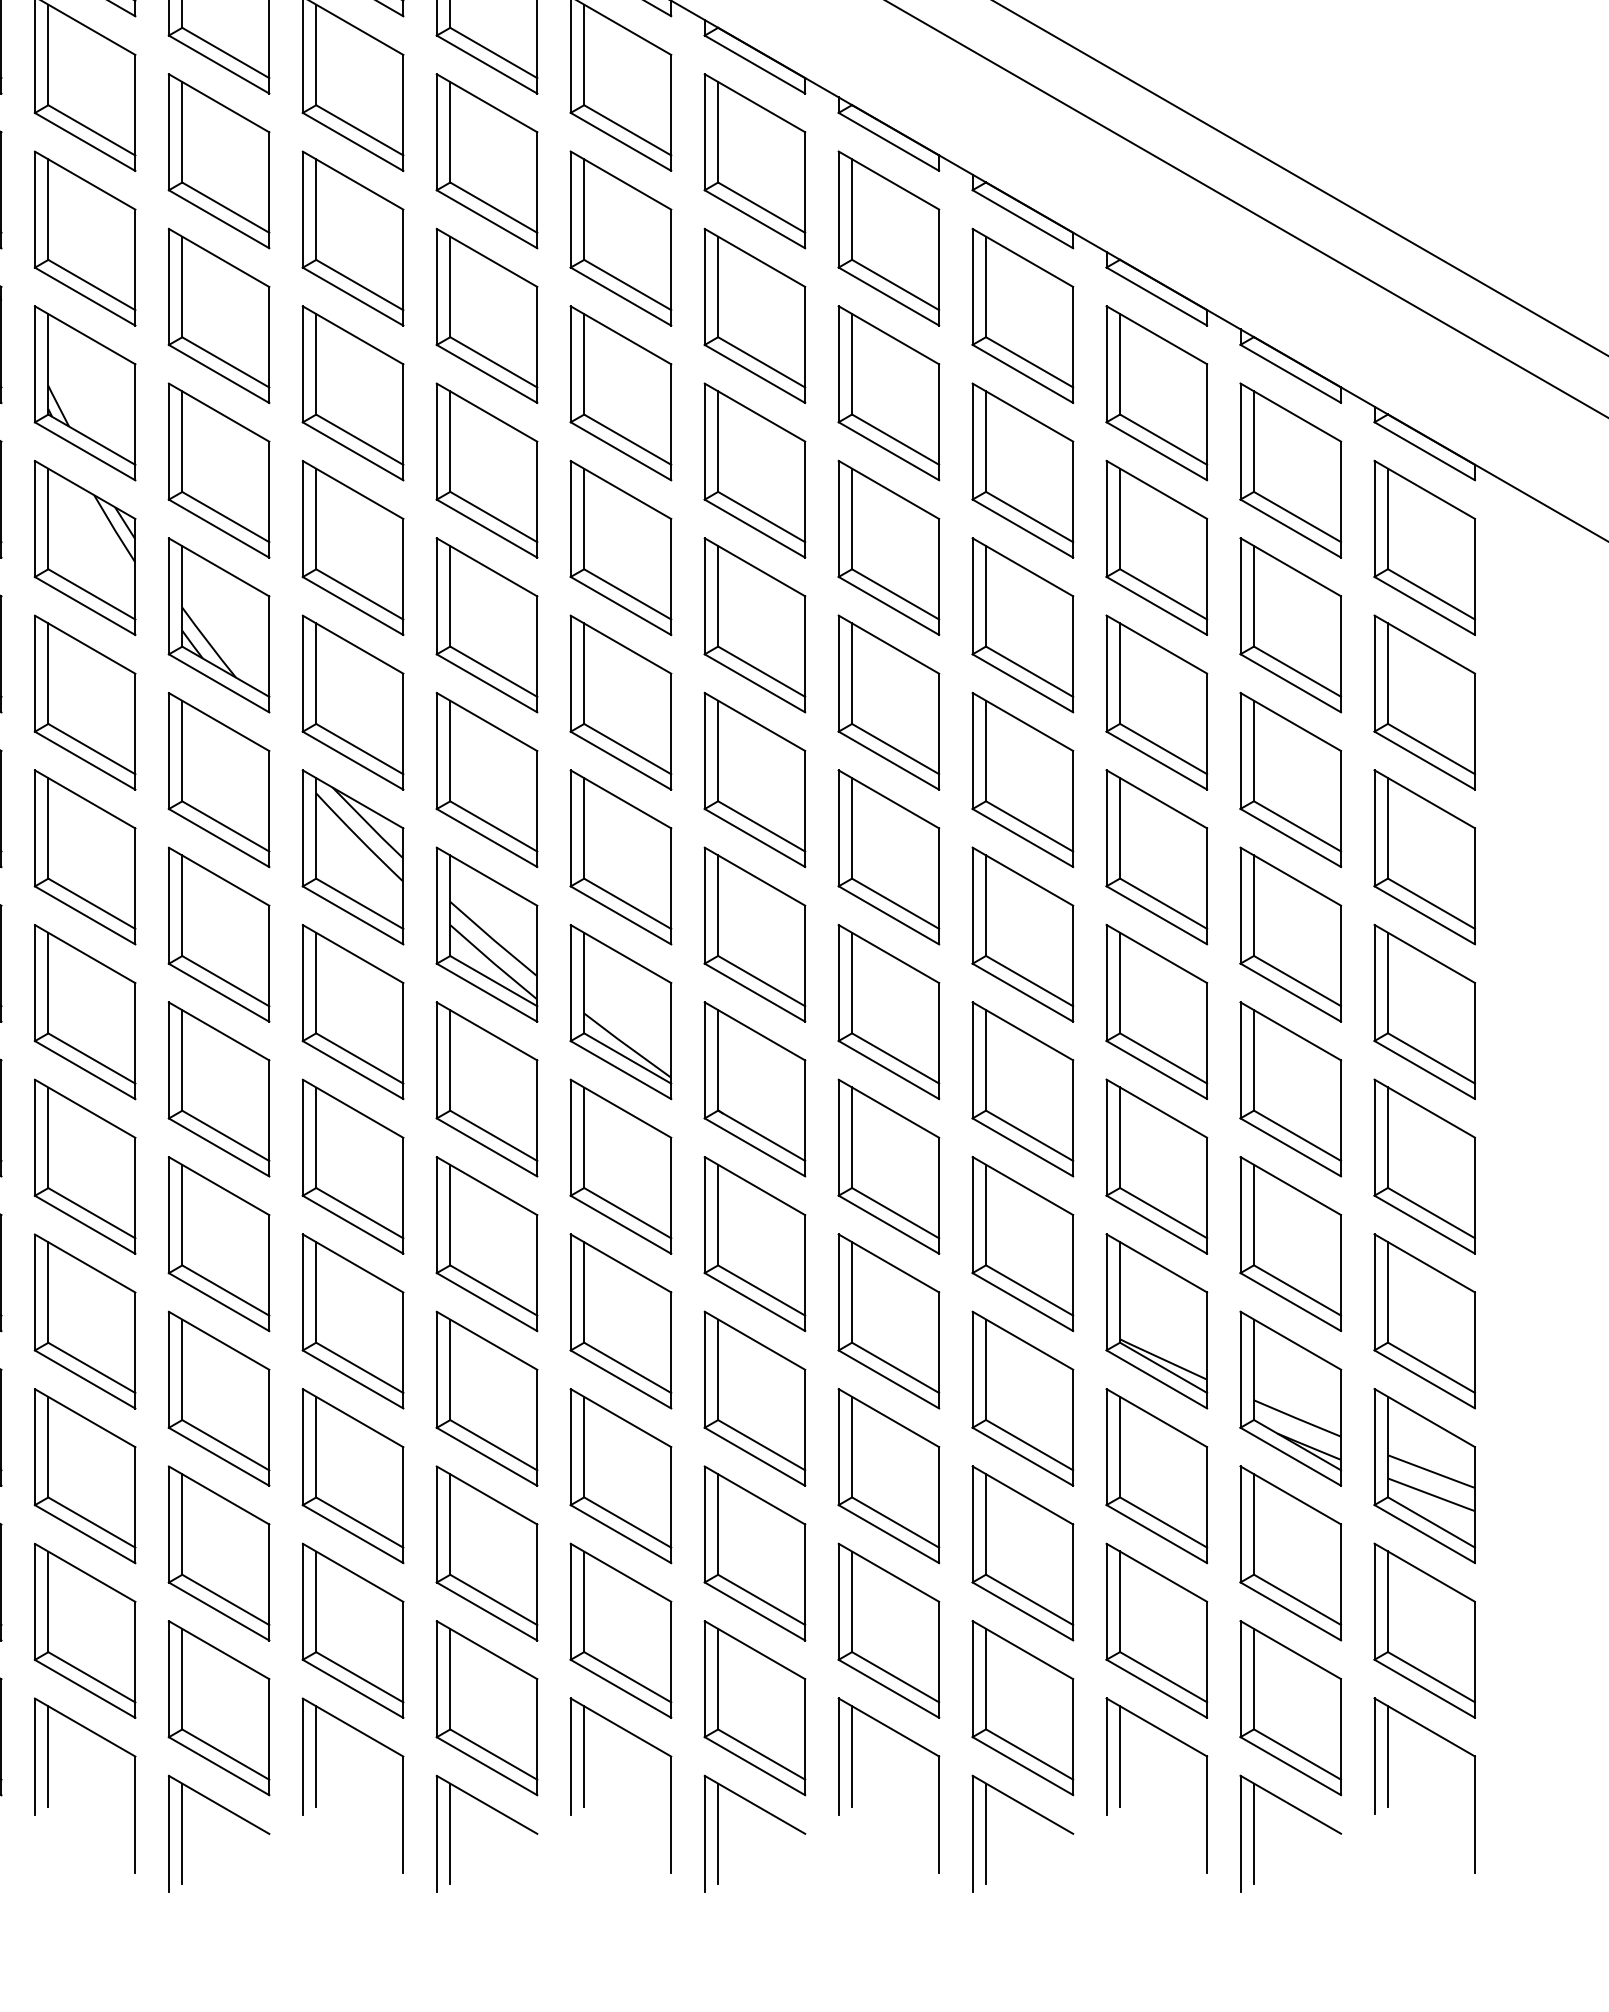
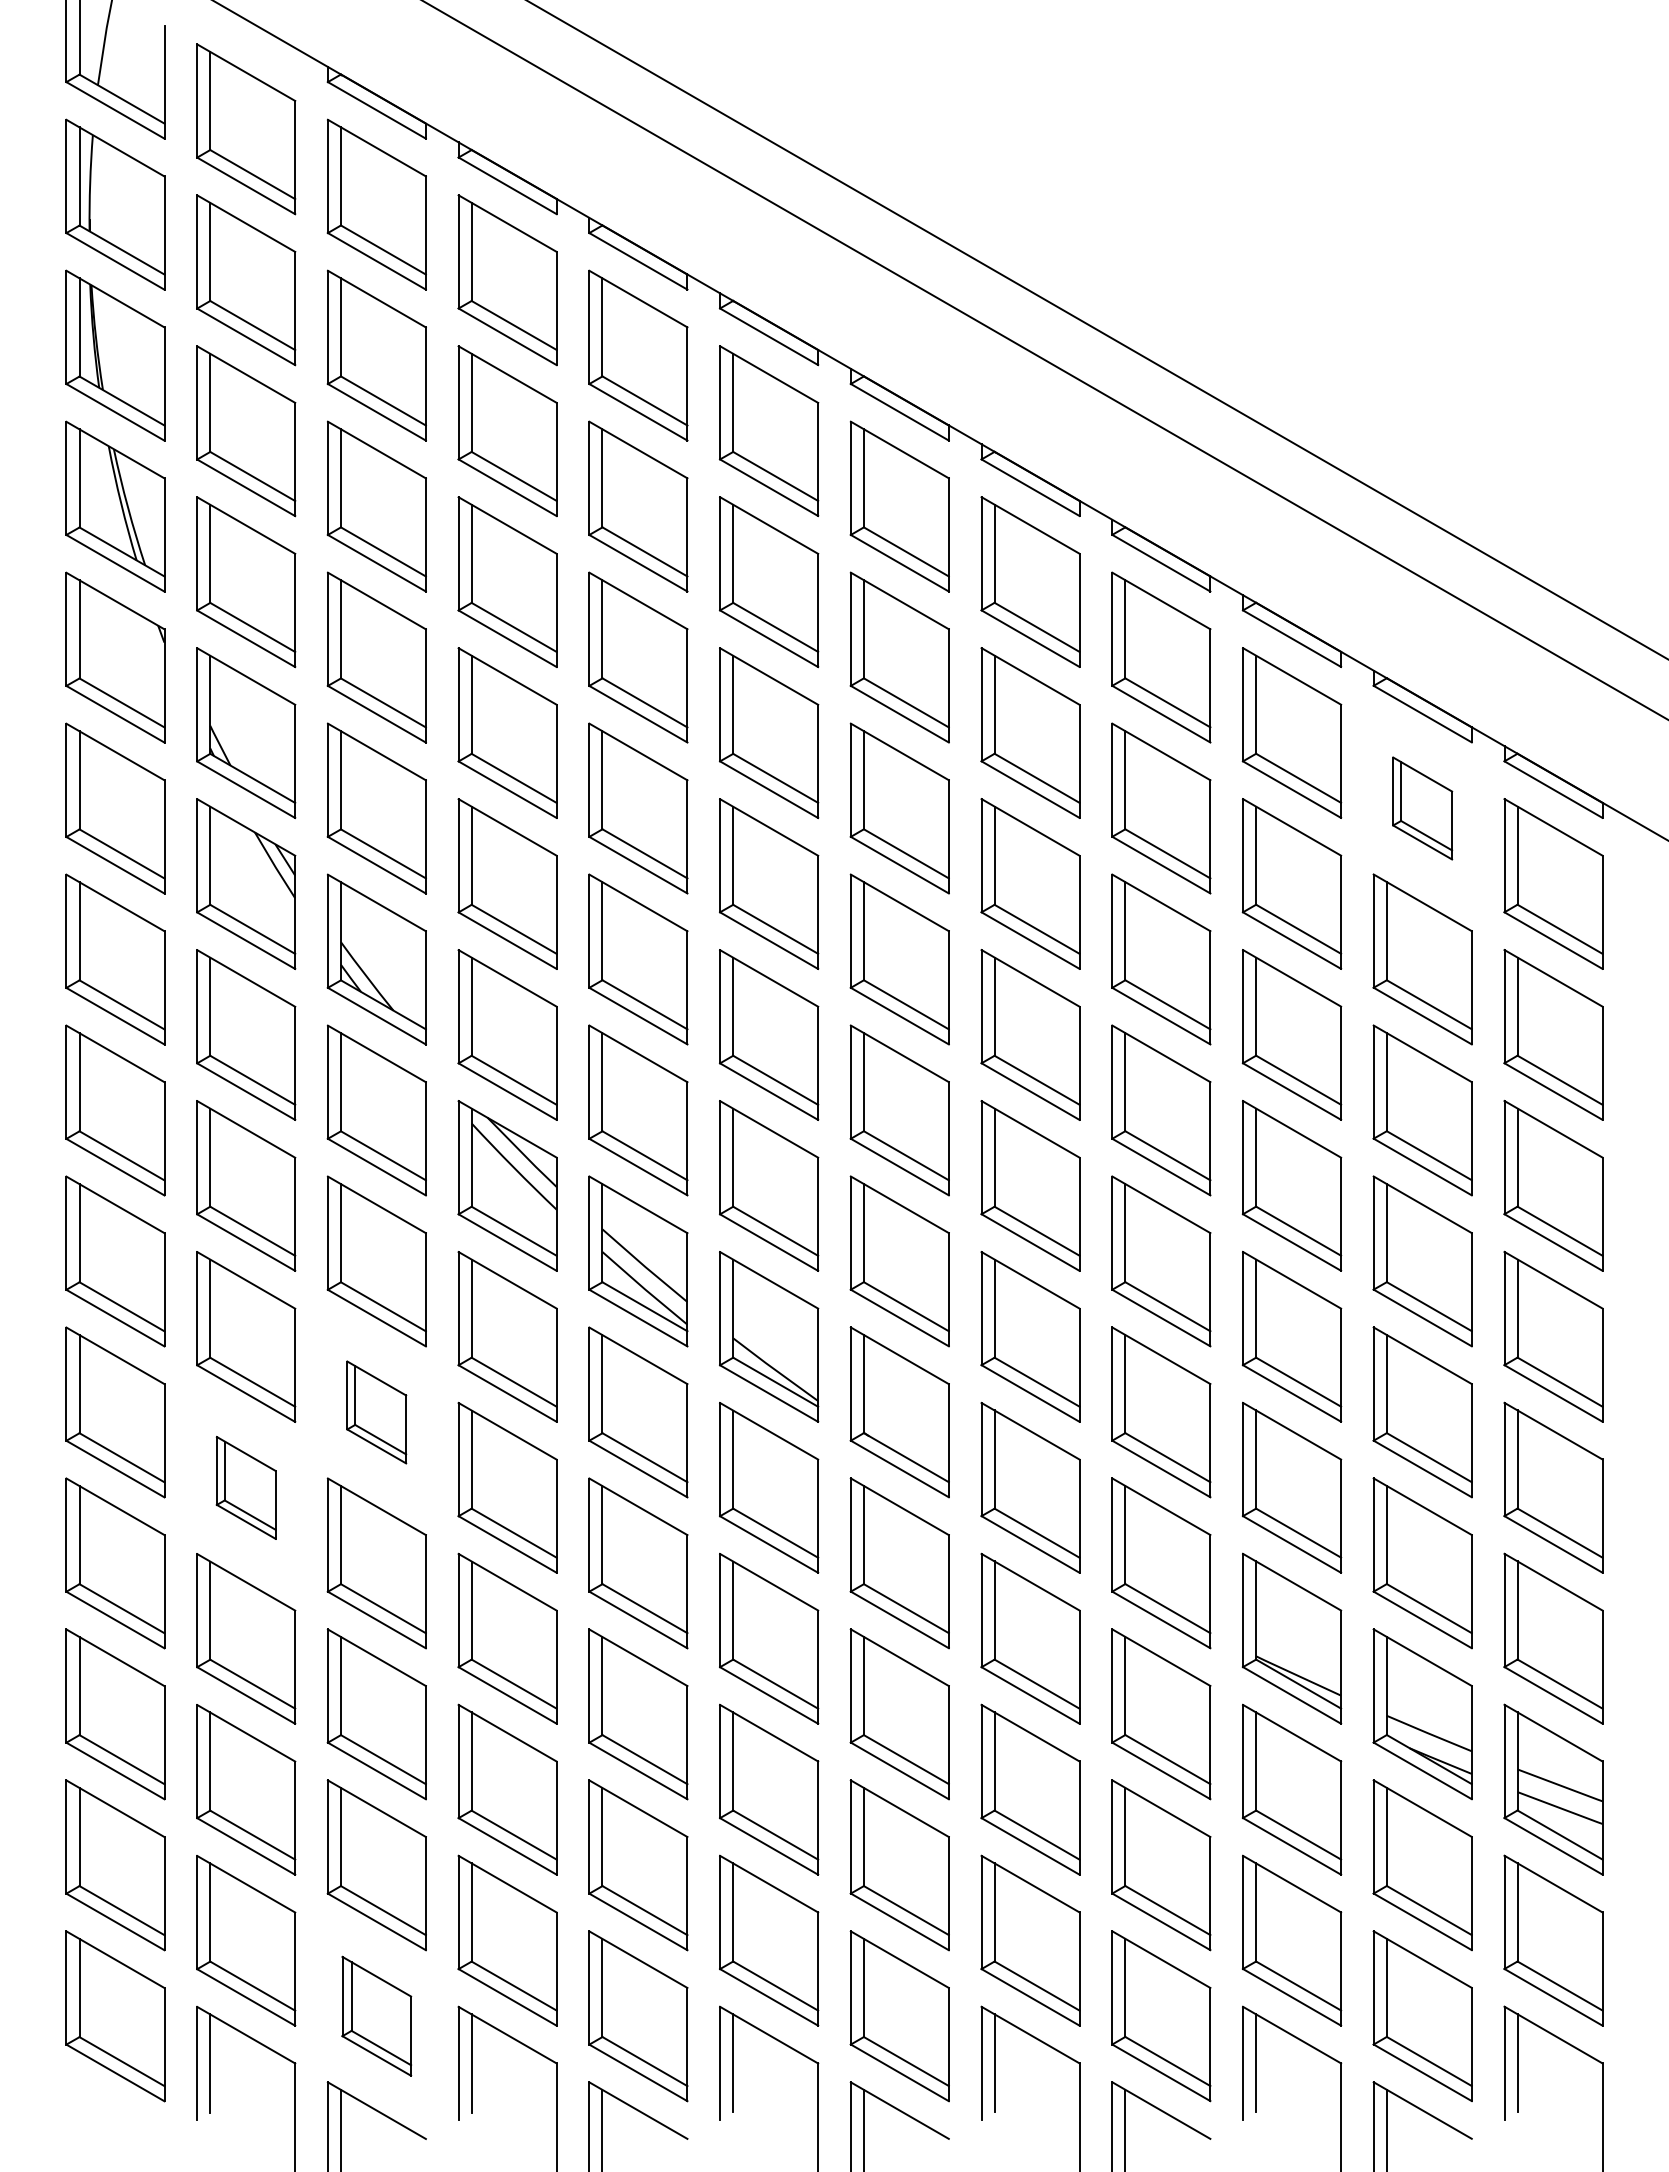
part: (1290, 470) -> (1422, 808), size x0.6
part: (218, 1089) -> (376, 1412), size x0.6
part: (85, 1166) -> (246, 1487), size x0.6
part: (218, 1708) -> (376, 2016), size x0.7

